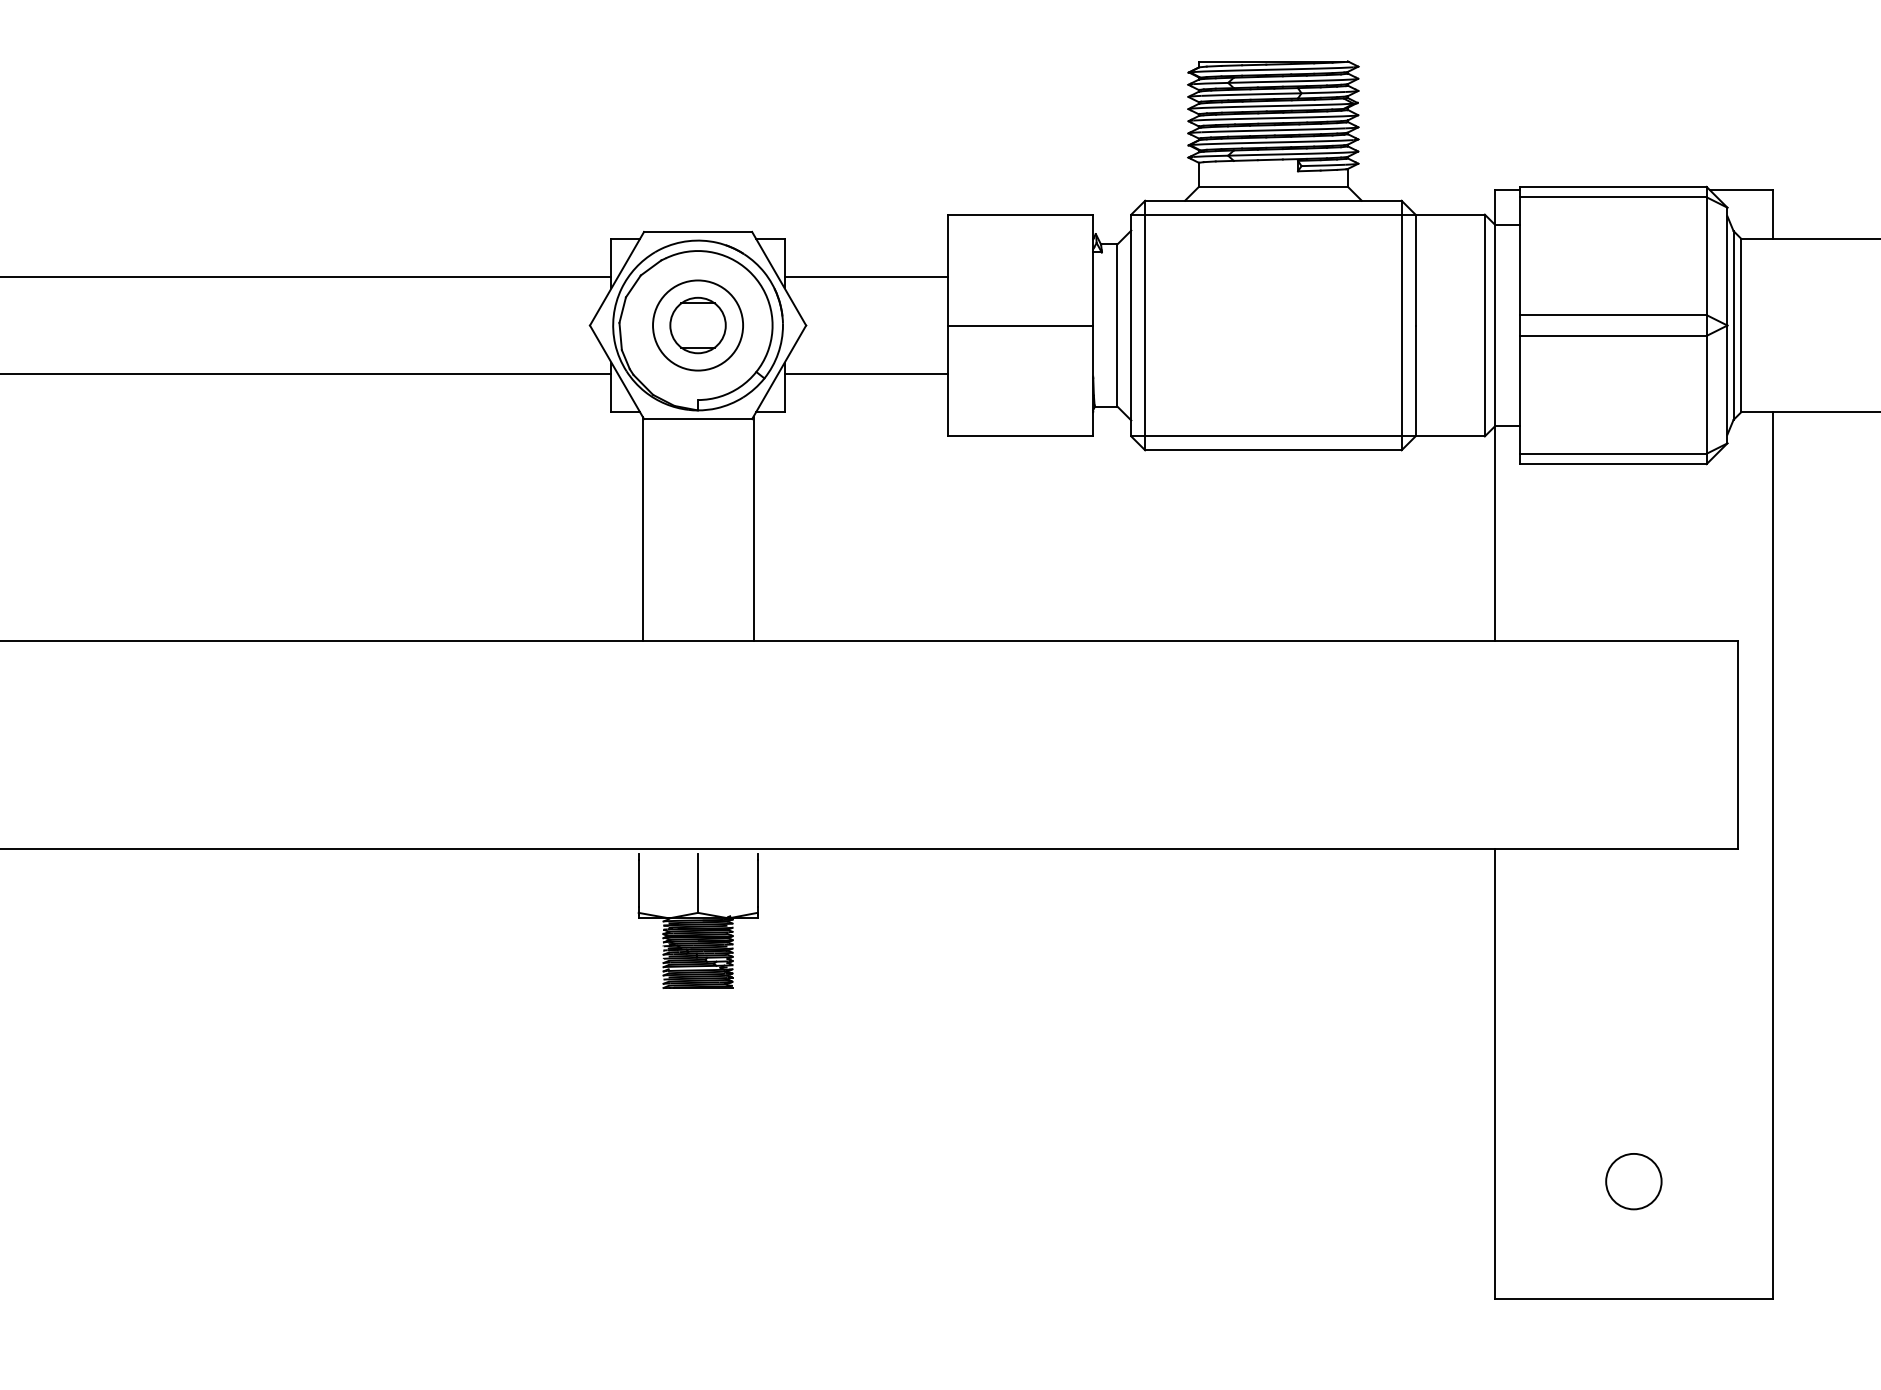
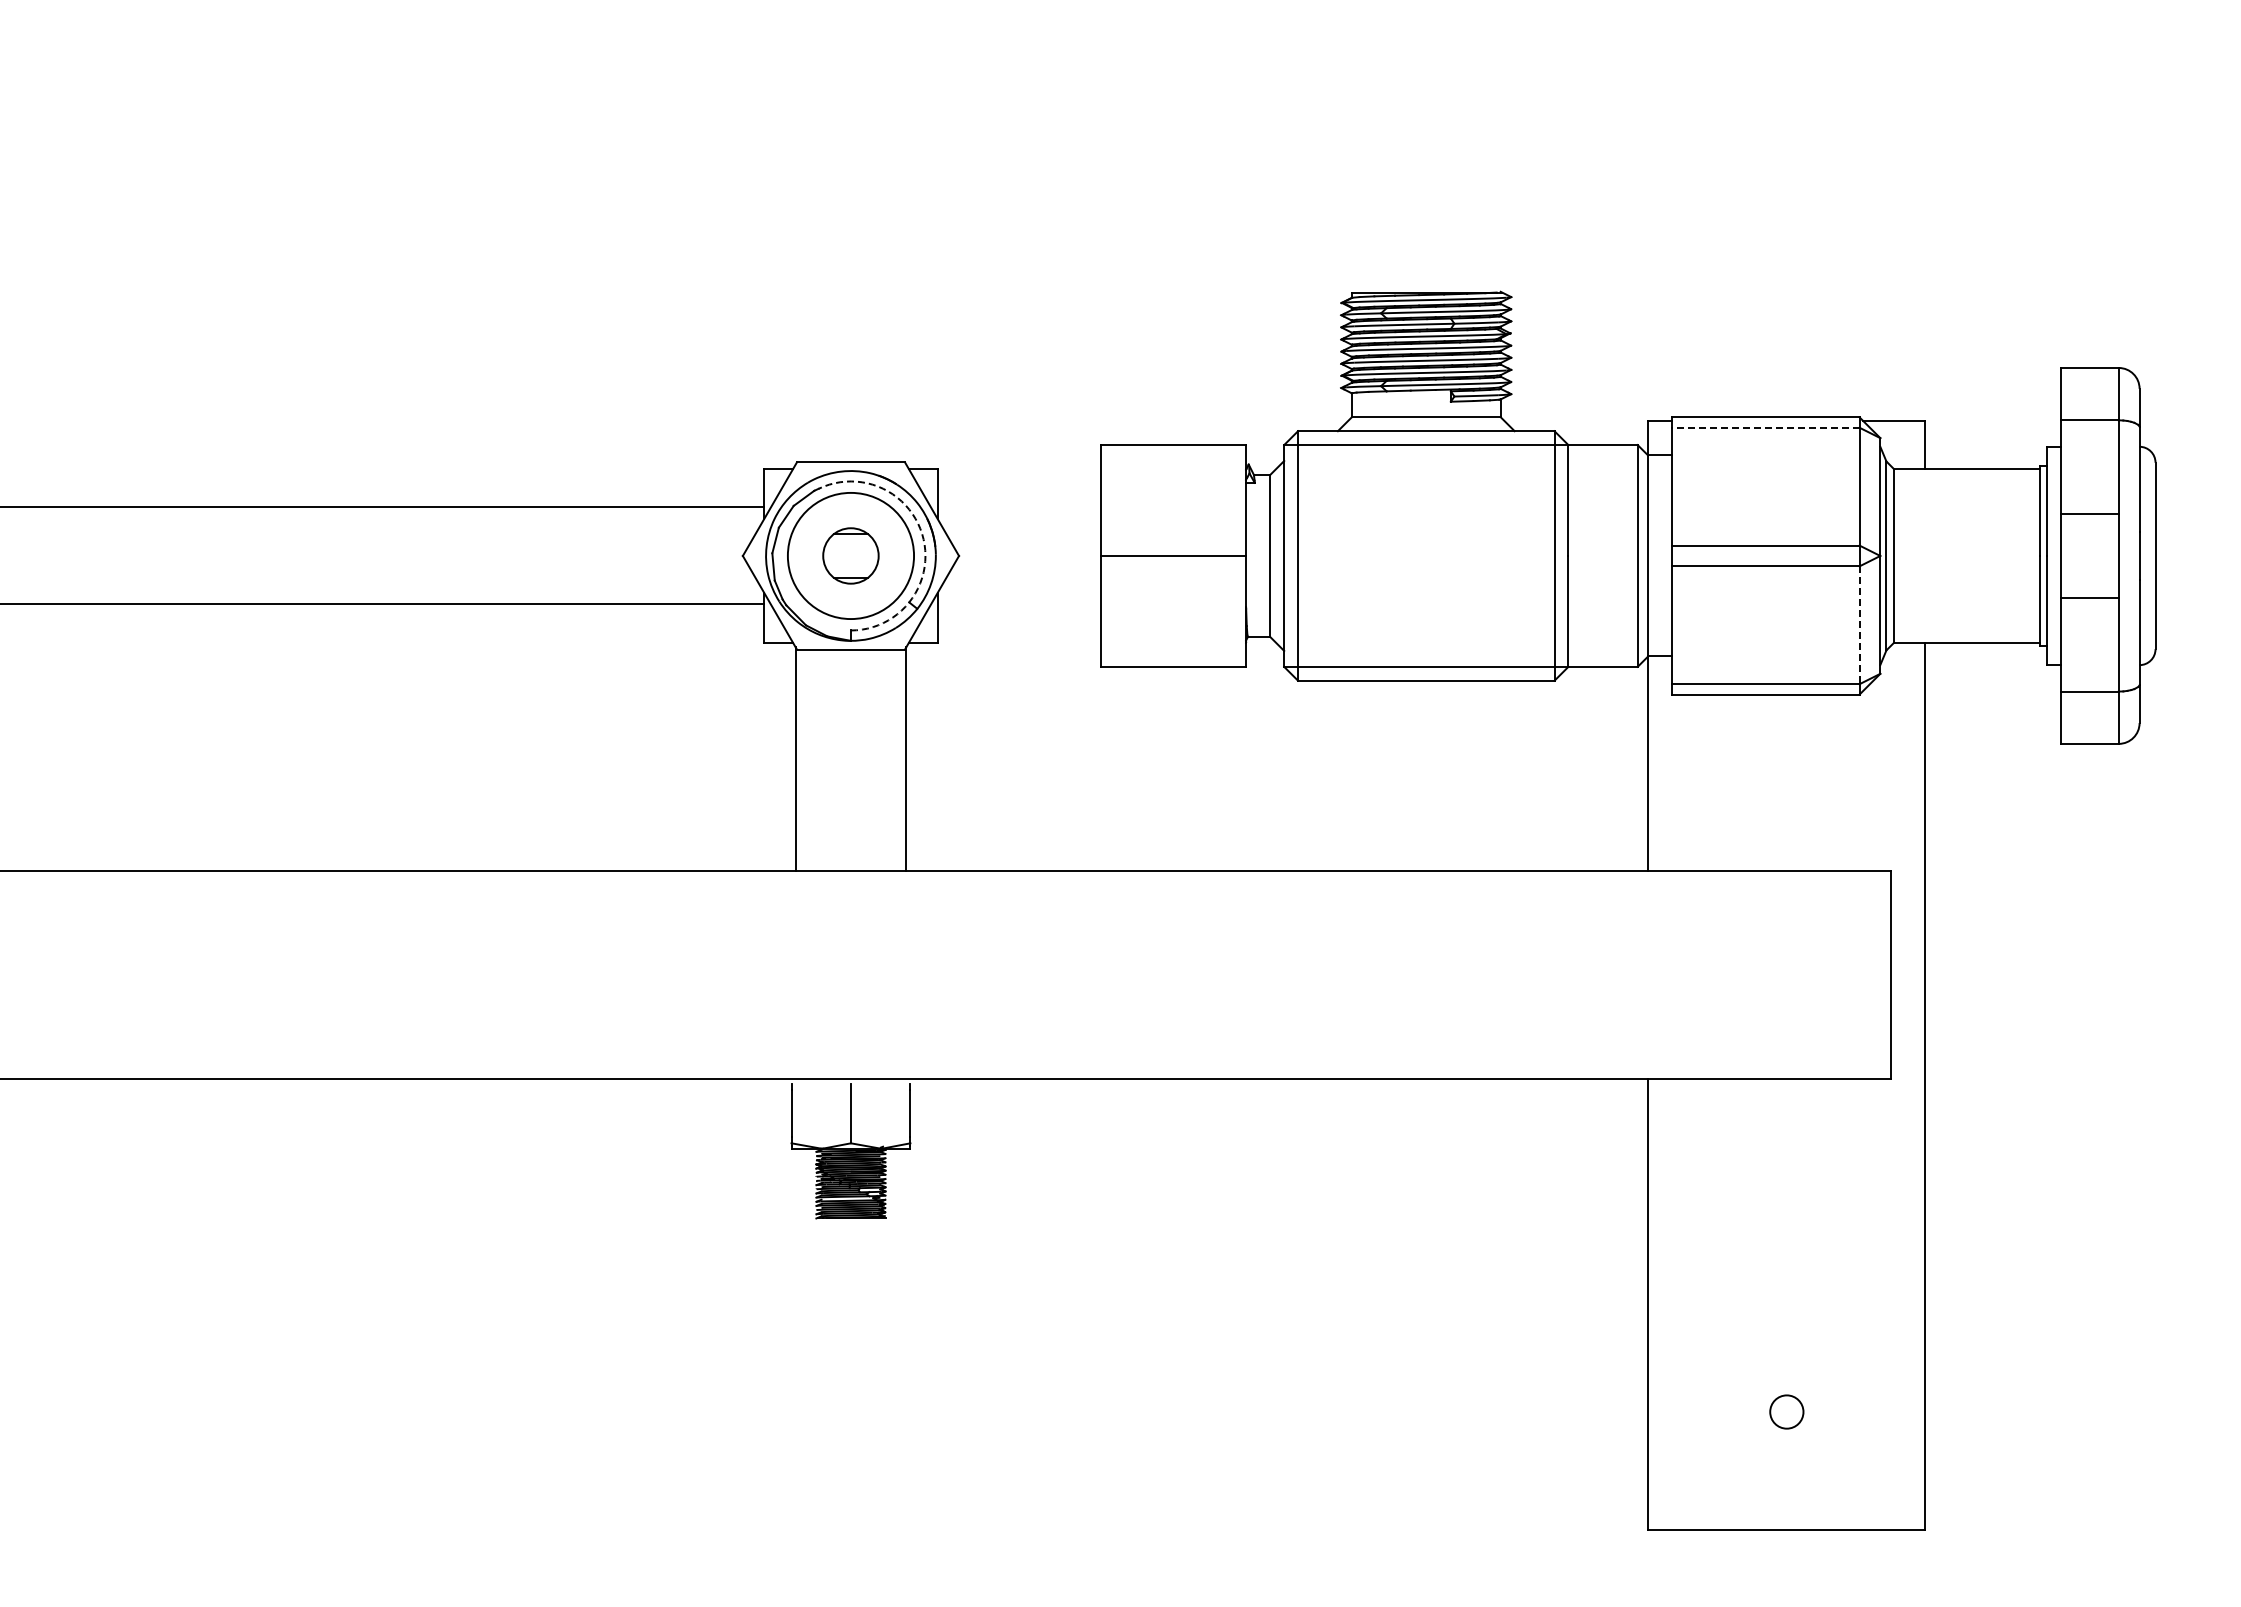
line: (1612, 197) -> (1765, 427), solid -> dashed
line: (865, 277) -> (1018, 507), removed
arc: (770, 309) -> (923, 539), solid -> dashed
circle: (697, 325) -> (850, 555), size x1.4
line: (865, 374) -> (1018, 604), removed
line: (1706, 395) -> (1859, 625), solid -> dashed
circle: (1633, 1181) -> (1786, 1411), size x0.6

